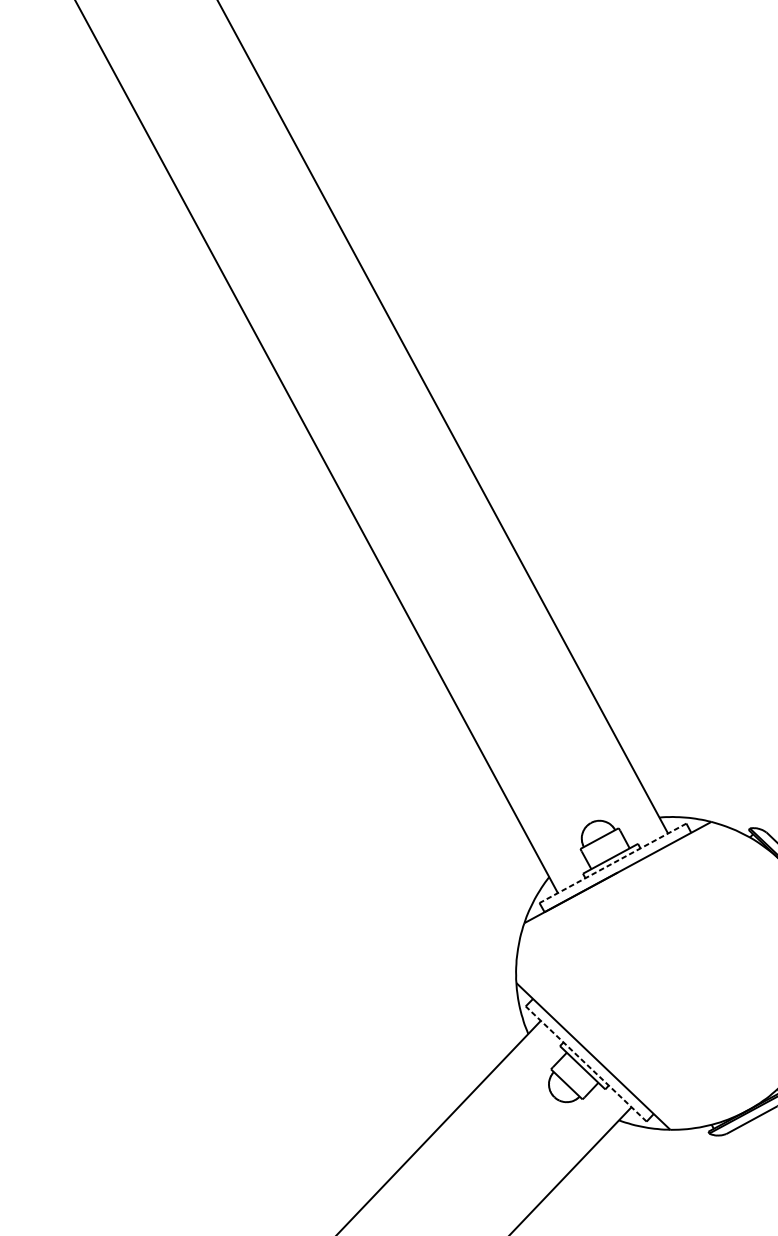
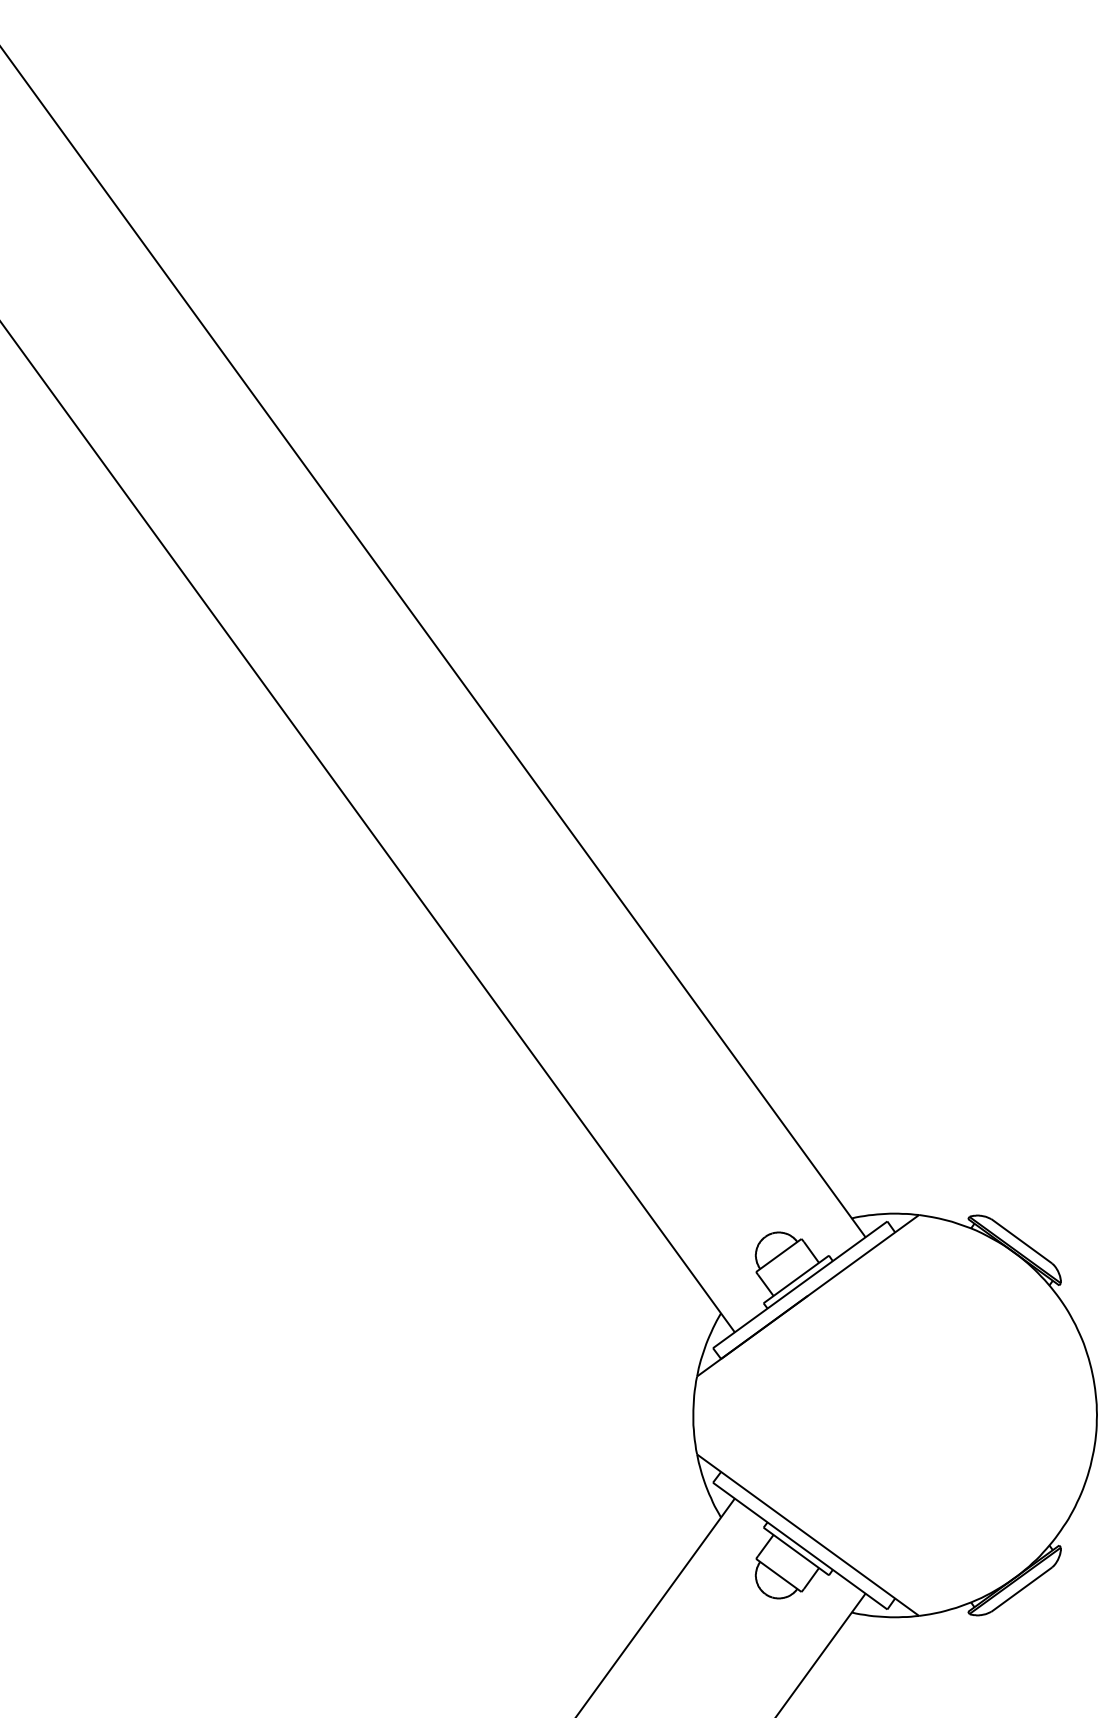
line: (613, 863) -> (800, 1284), dashed -> solid
line: (586, 1064) -> (800, 1546), dashed -> solid

